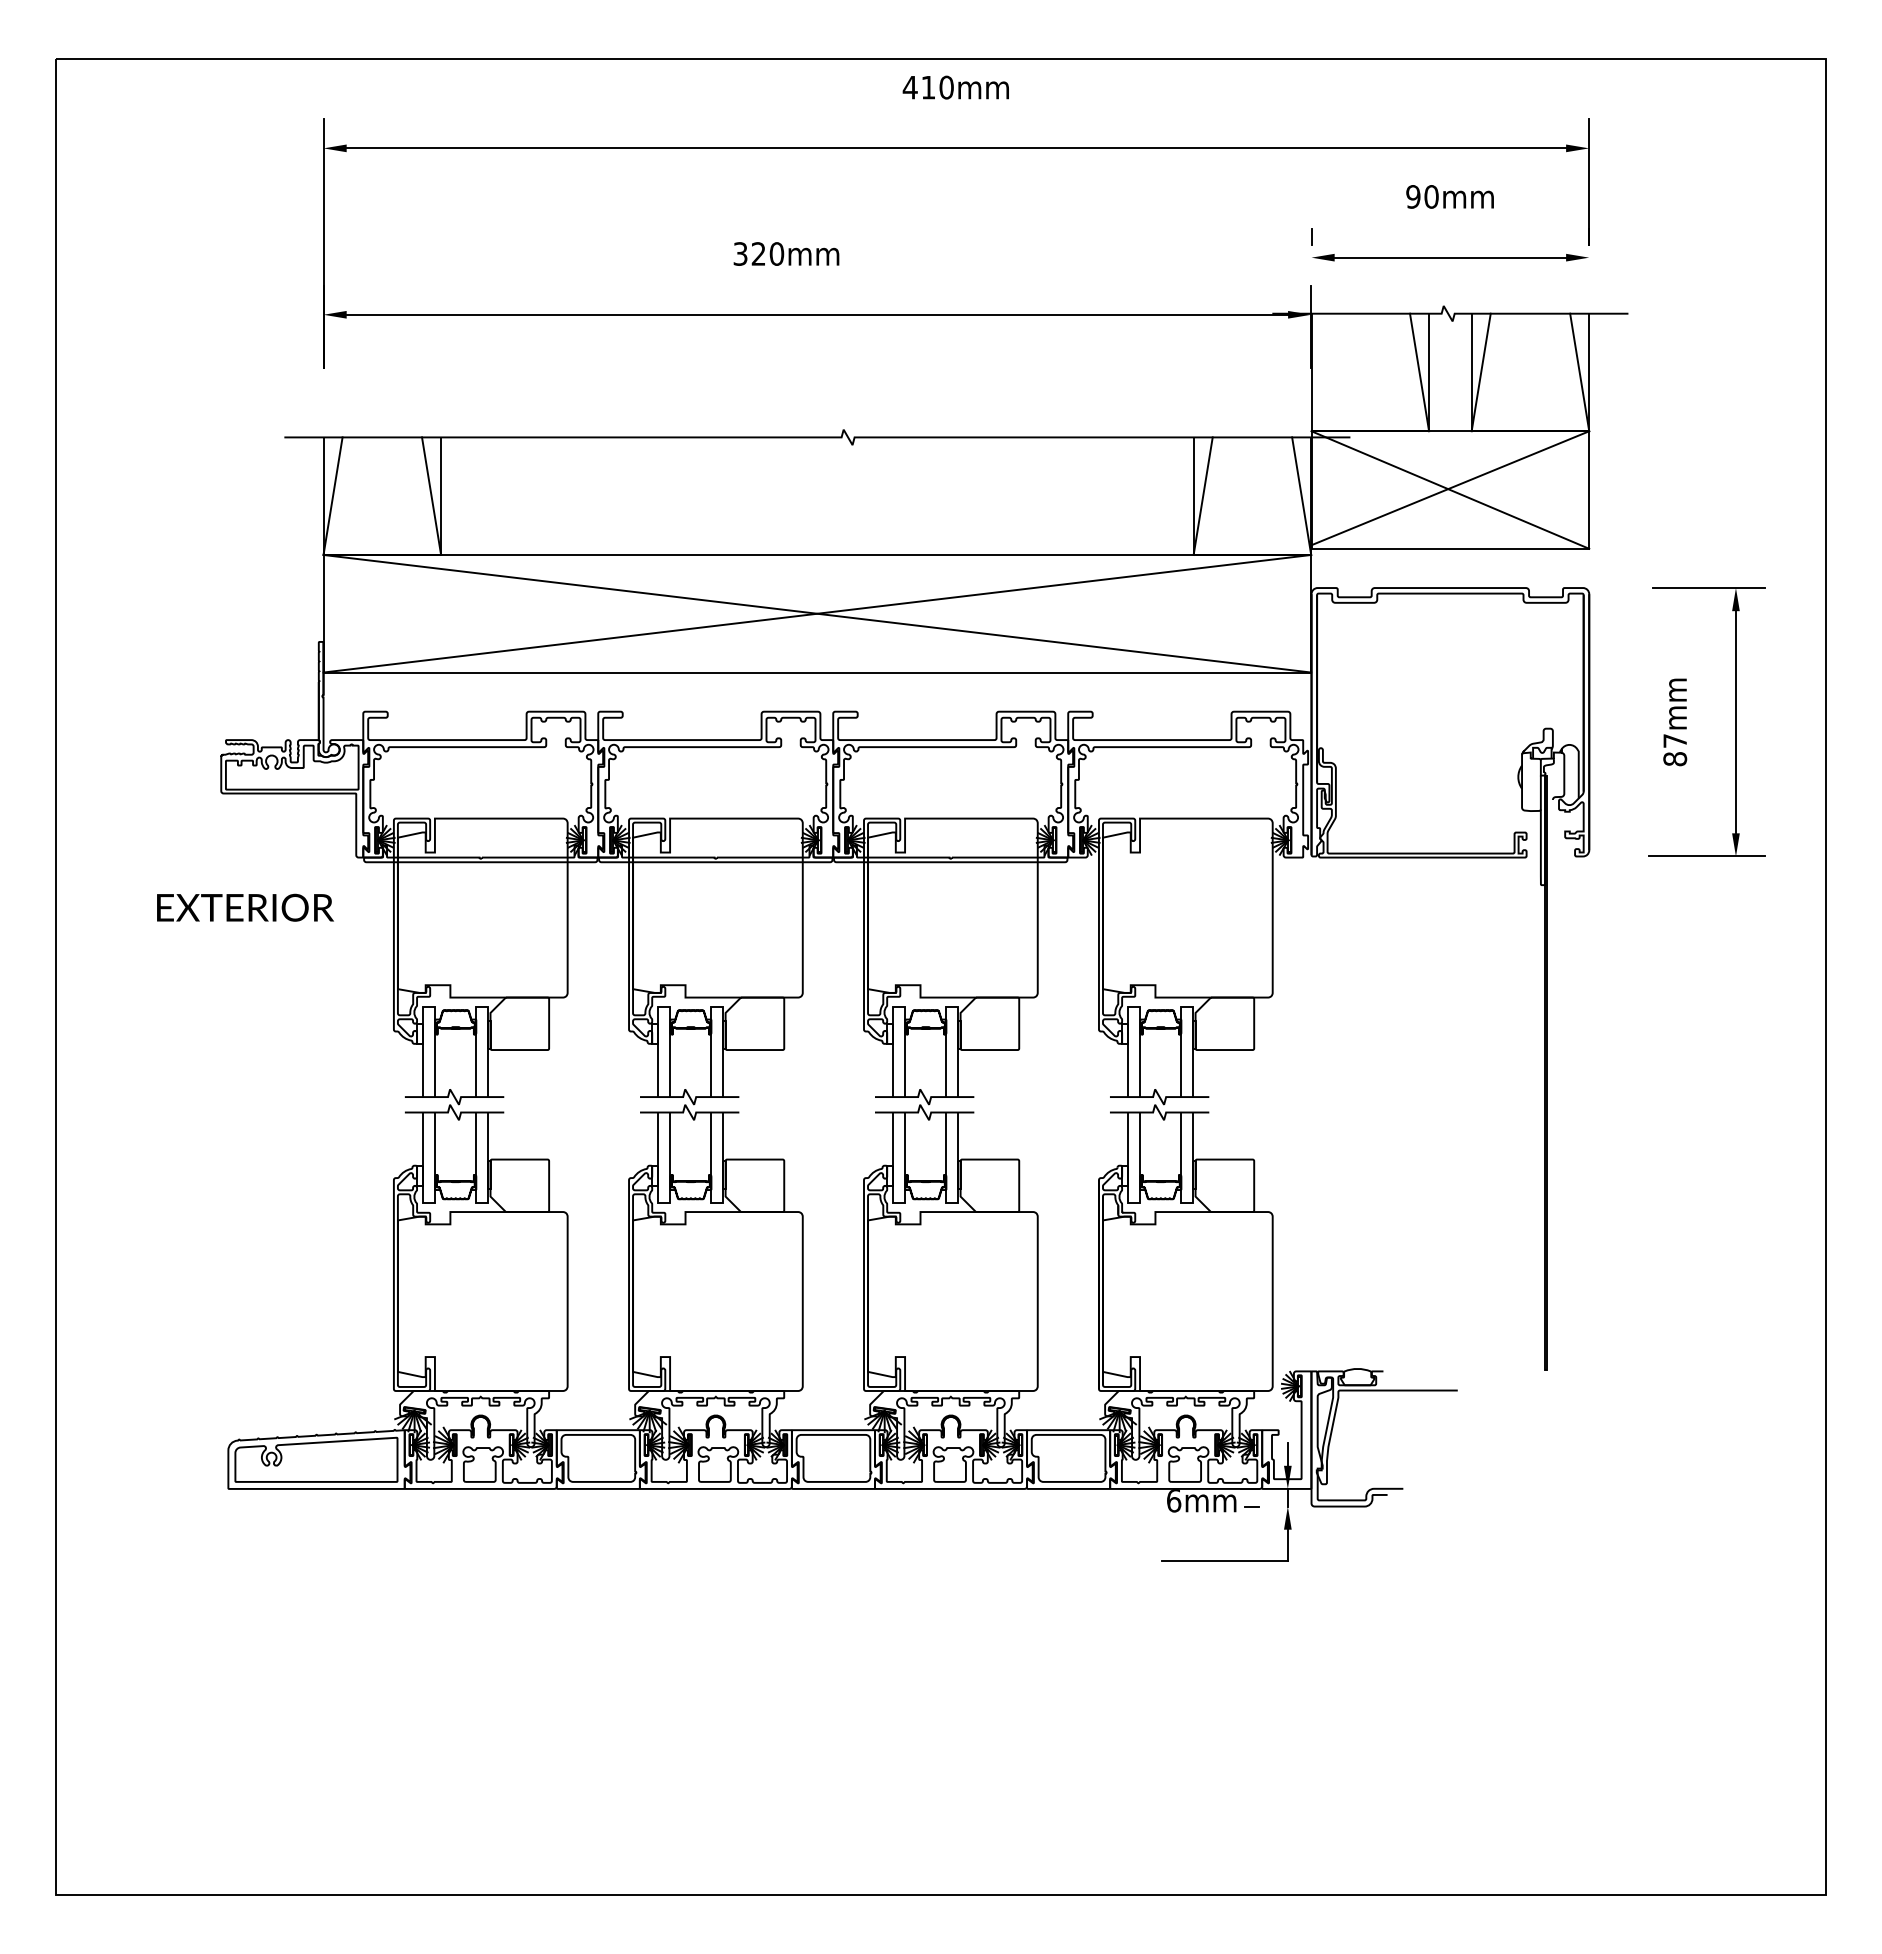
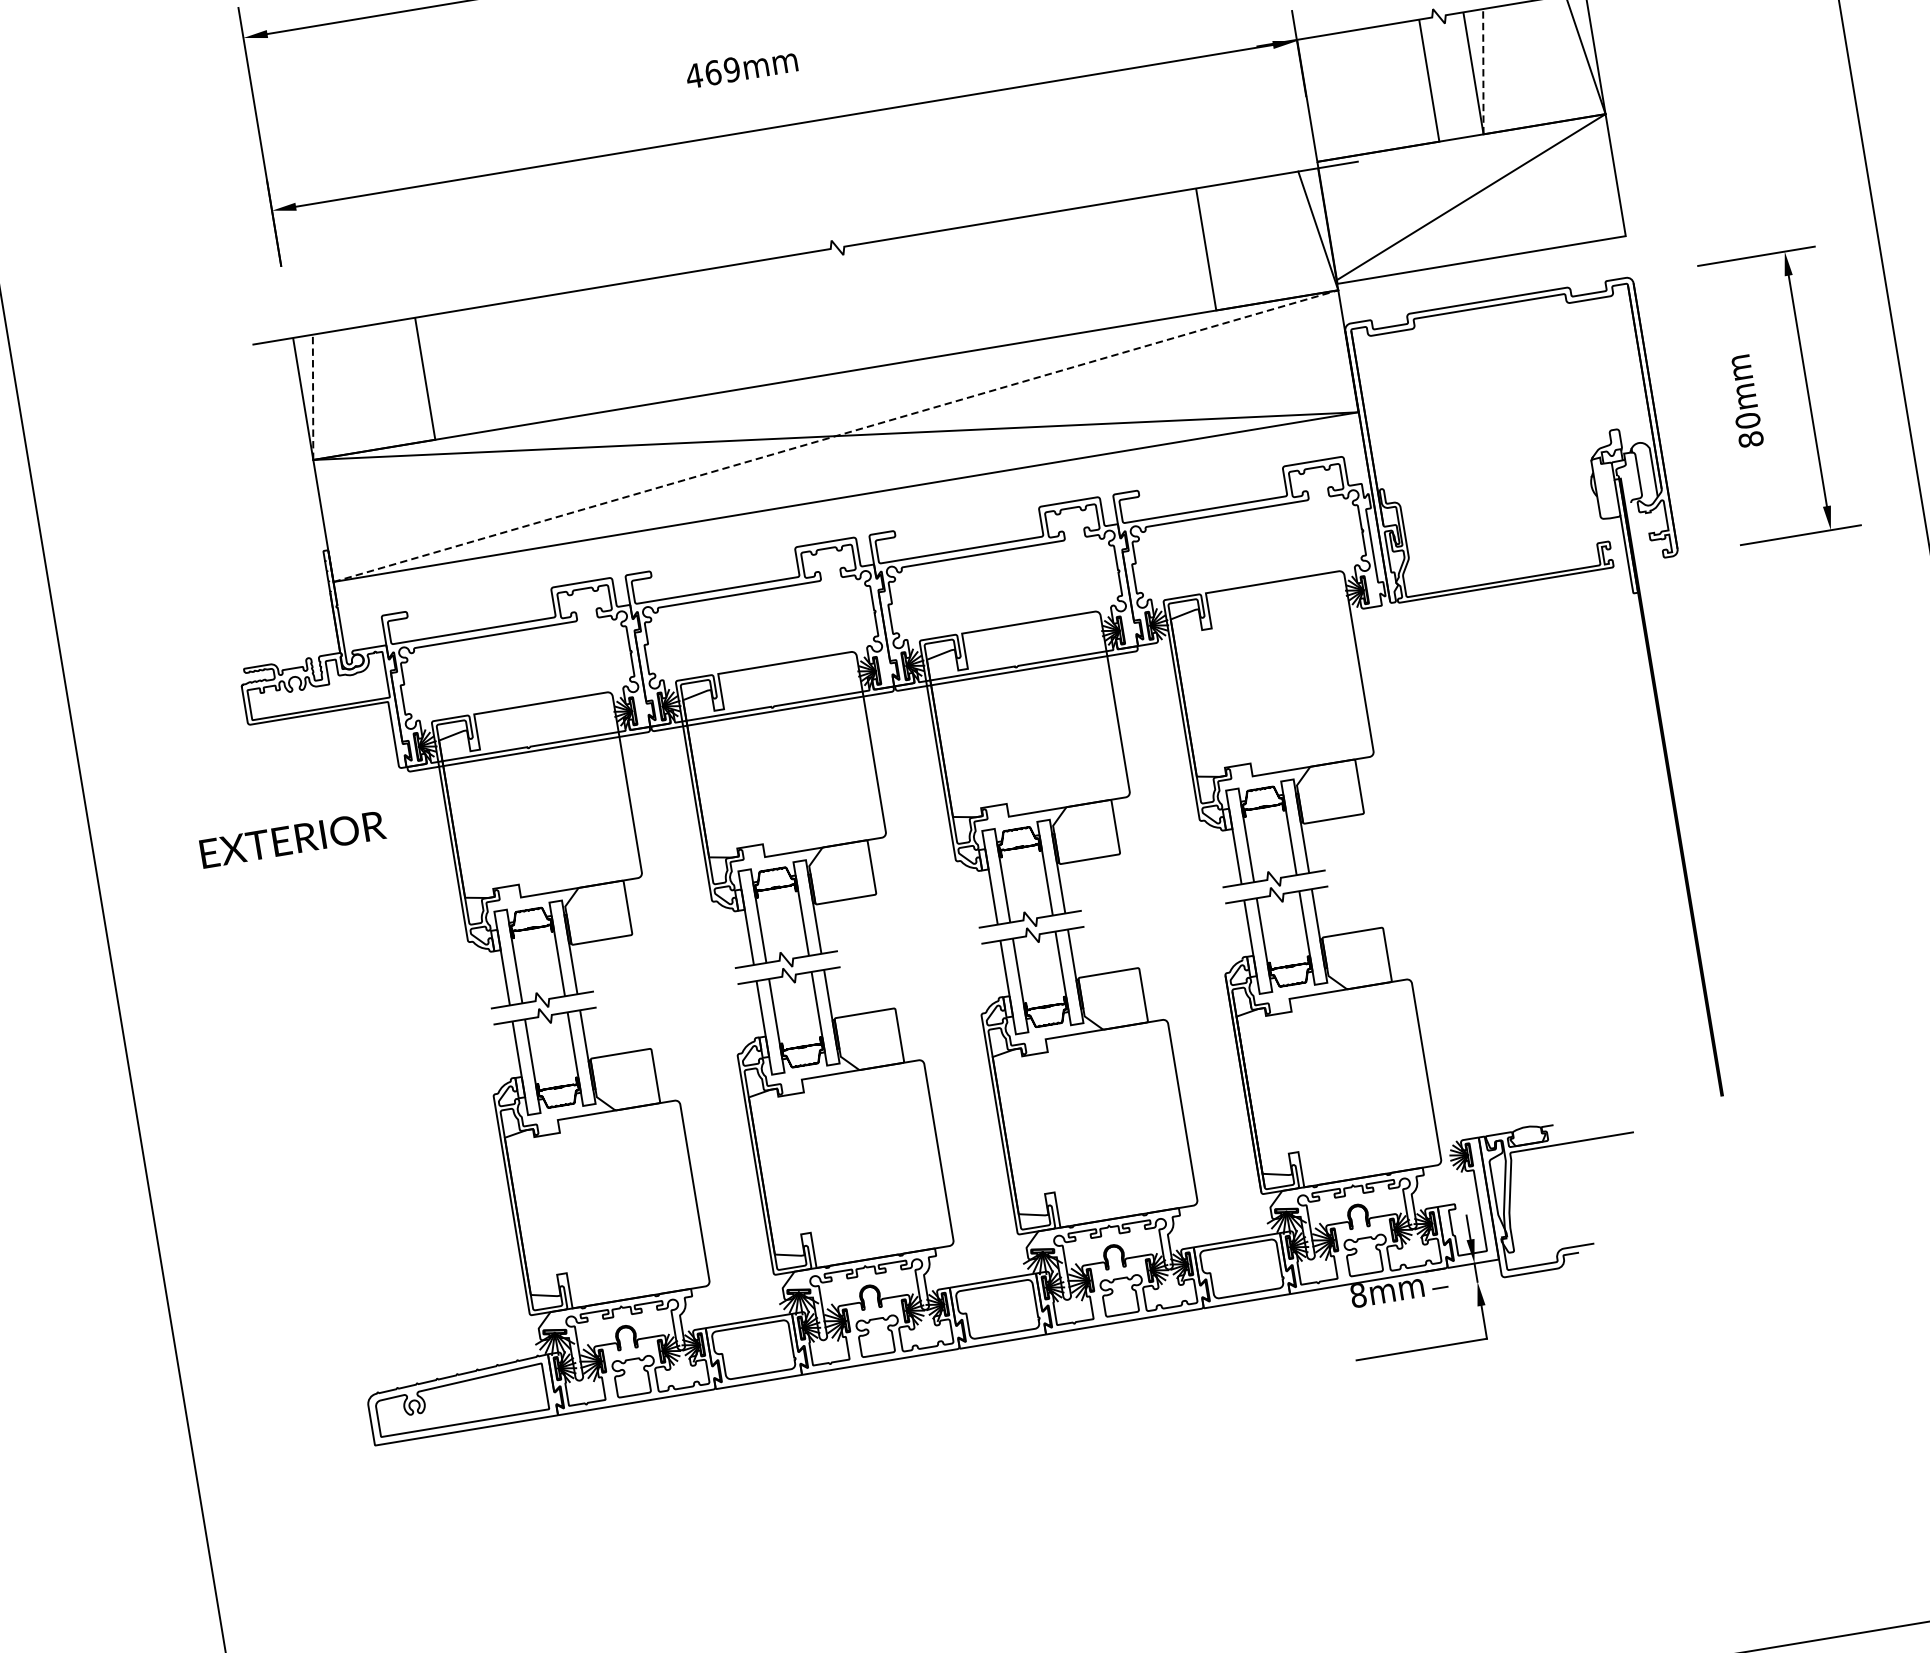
text: (758, 253) -> (712, 72), 320mm -> 469mm
line: (1419, 372) -> (1419, 82), removed
line: (1481, 372) -> (1483, 71), solid -> dashed
line: (1450, 489) -> (1471, 198), removed
line: (431, 495) -> (415, 379), removed
line: (1202, 495) -> (1215, 247), removed
line: (333, 496) -> (313, 397), solid -> dashed
line: (817, 613) -> (835, 435), solid -> dashed
text: (1675, 740) -> (1748, 420), 87mm -> 80mm
text: (1174, 1501) -> (1359, 1296), 6mm -> 8mm

